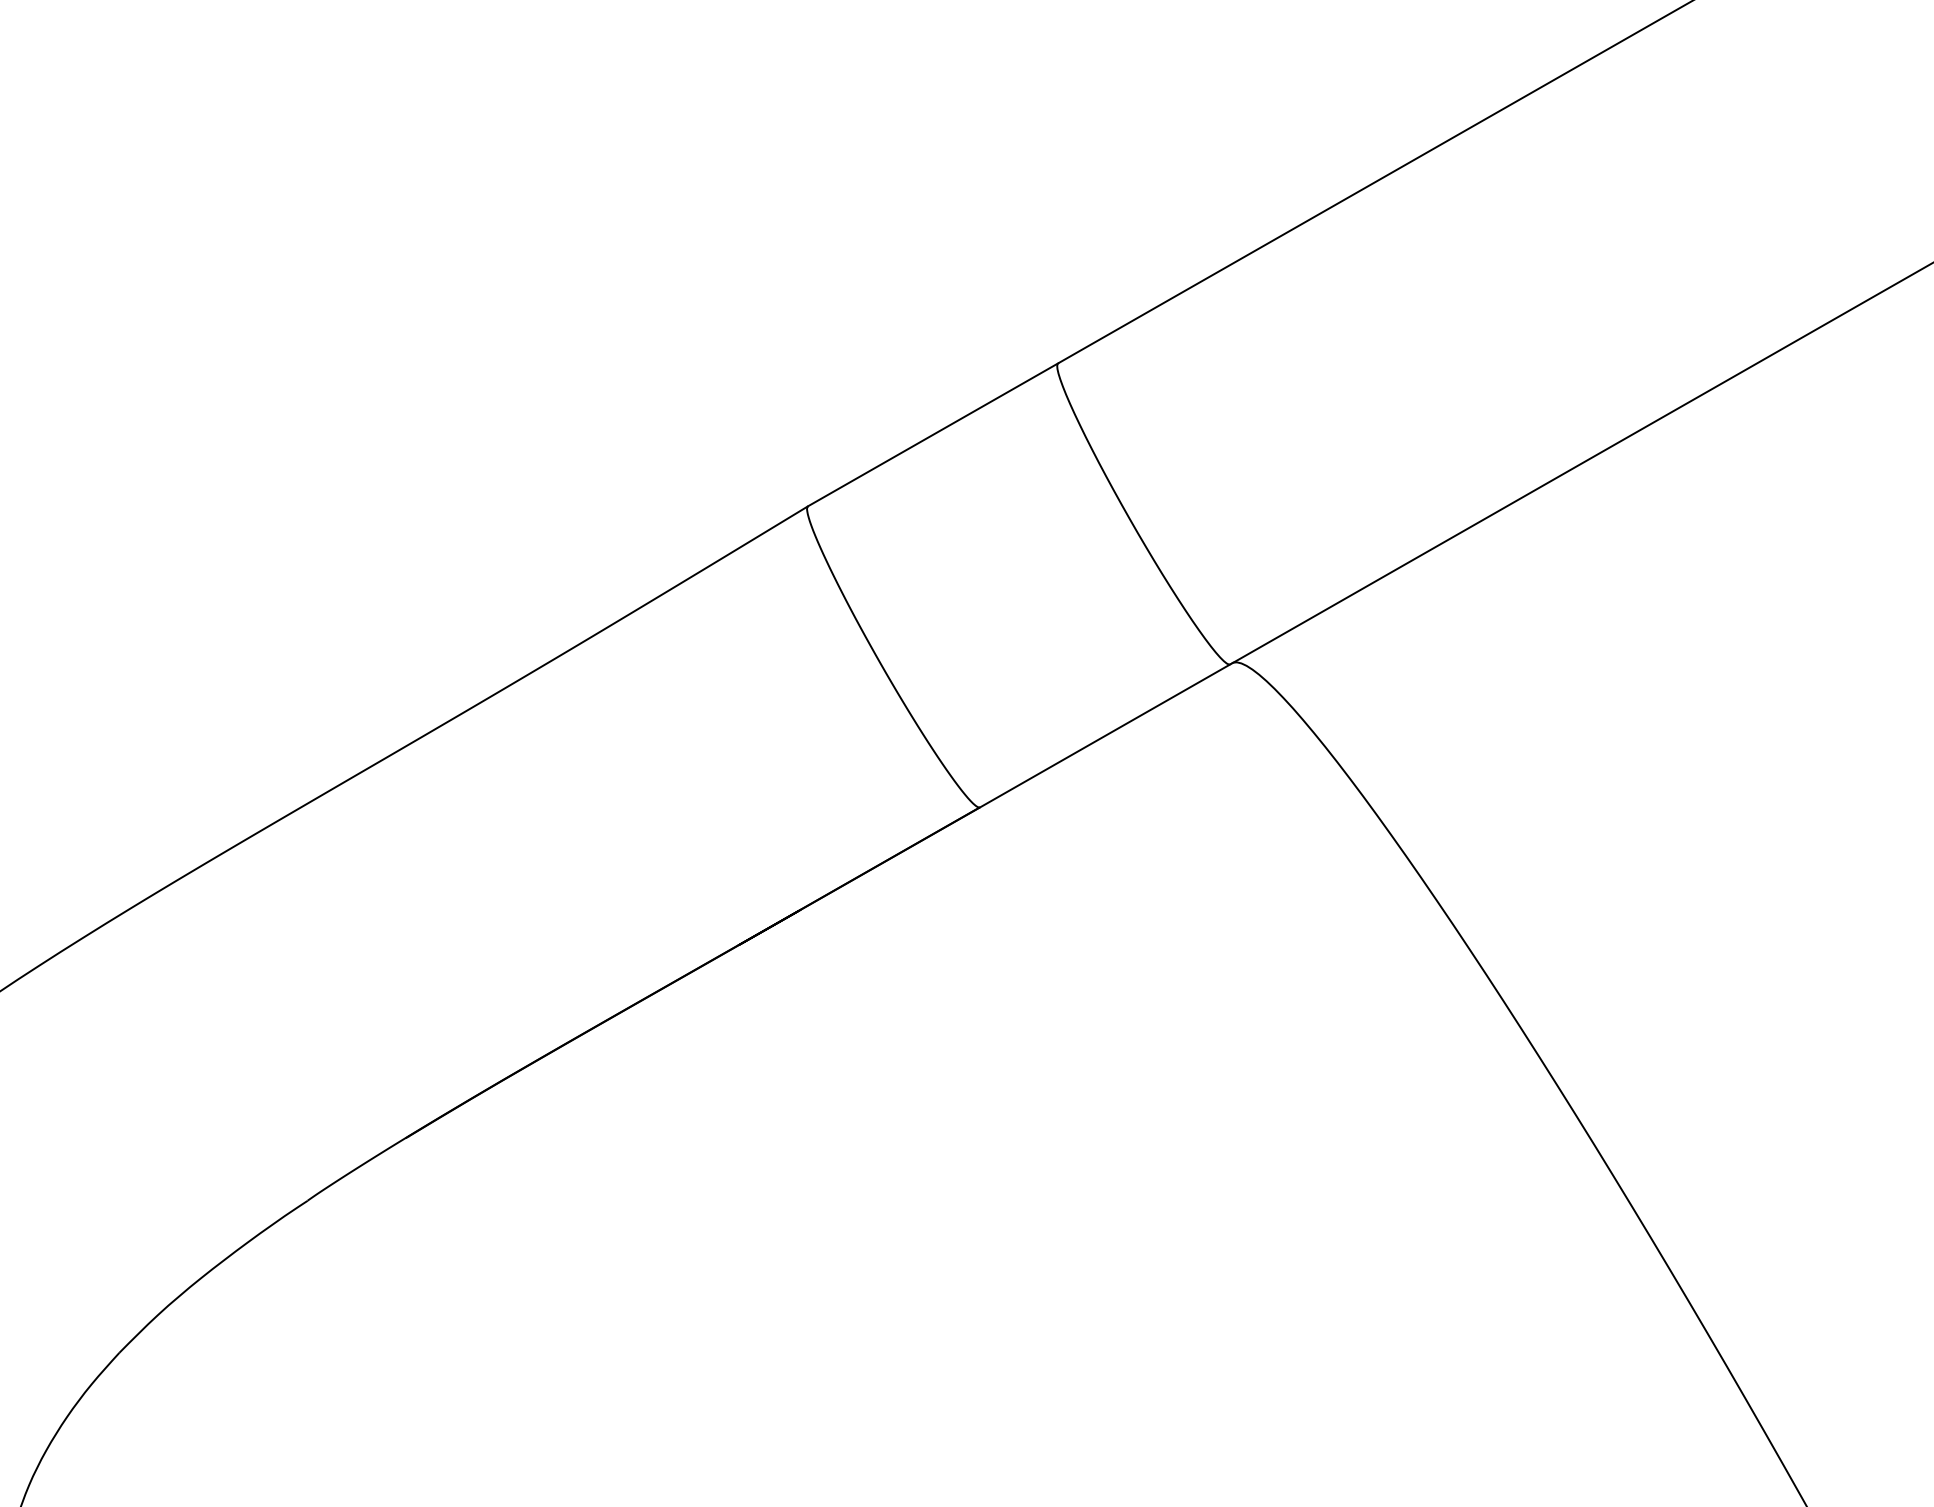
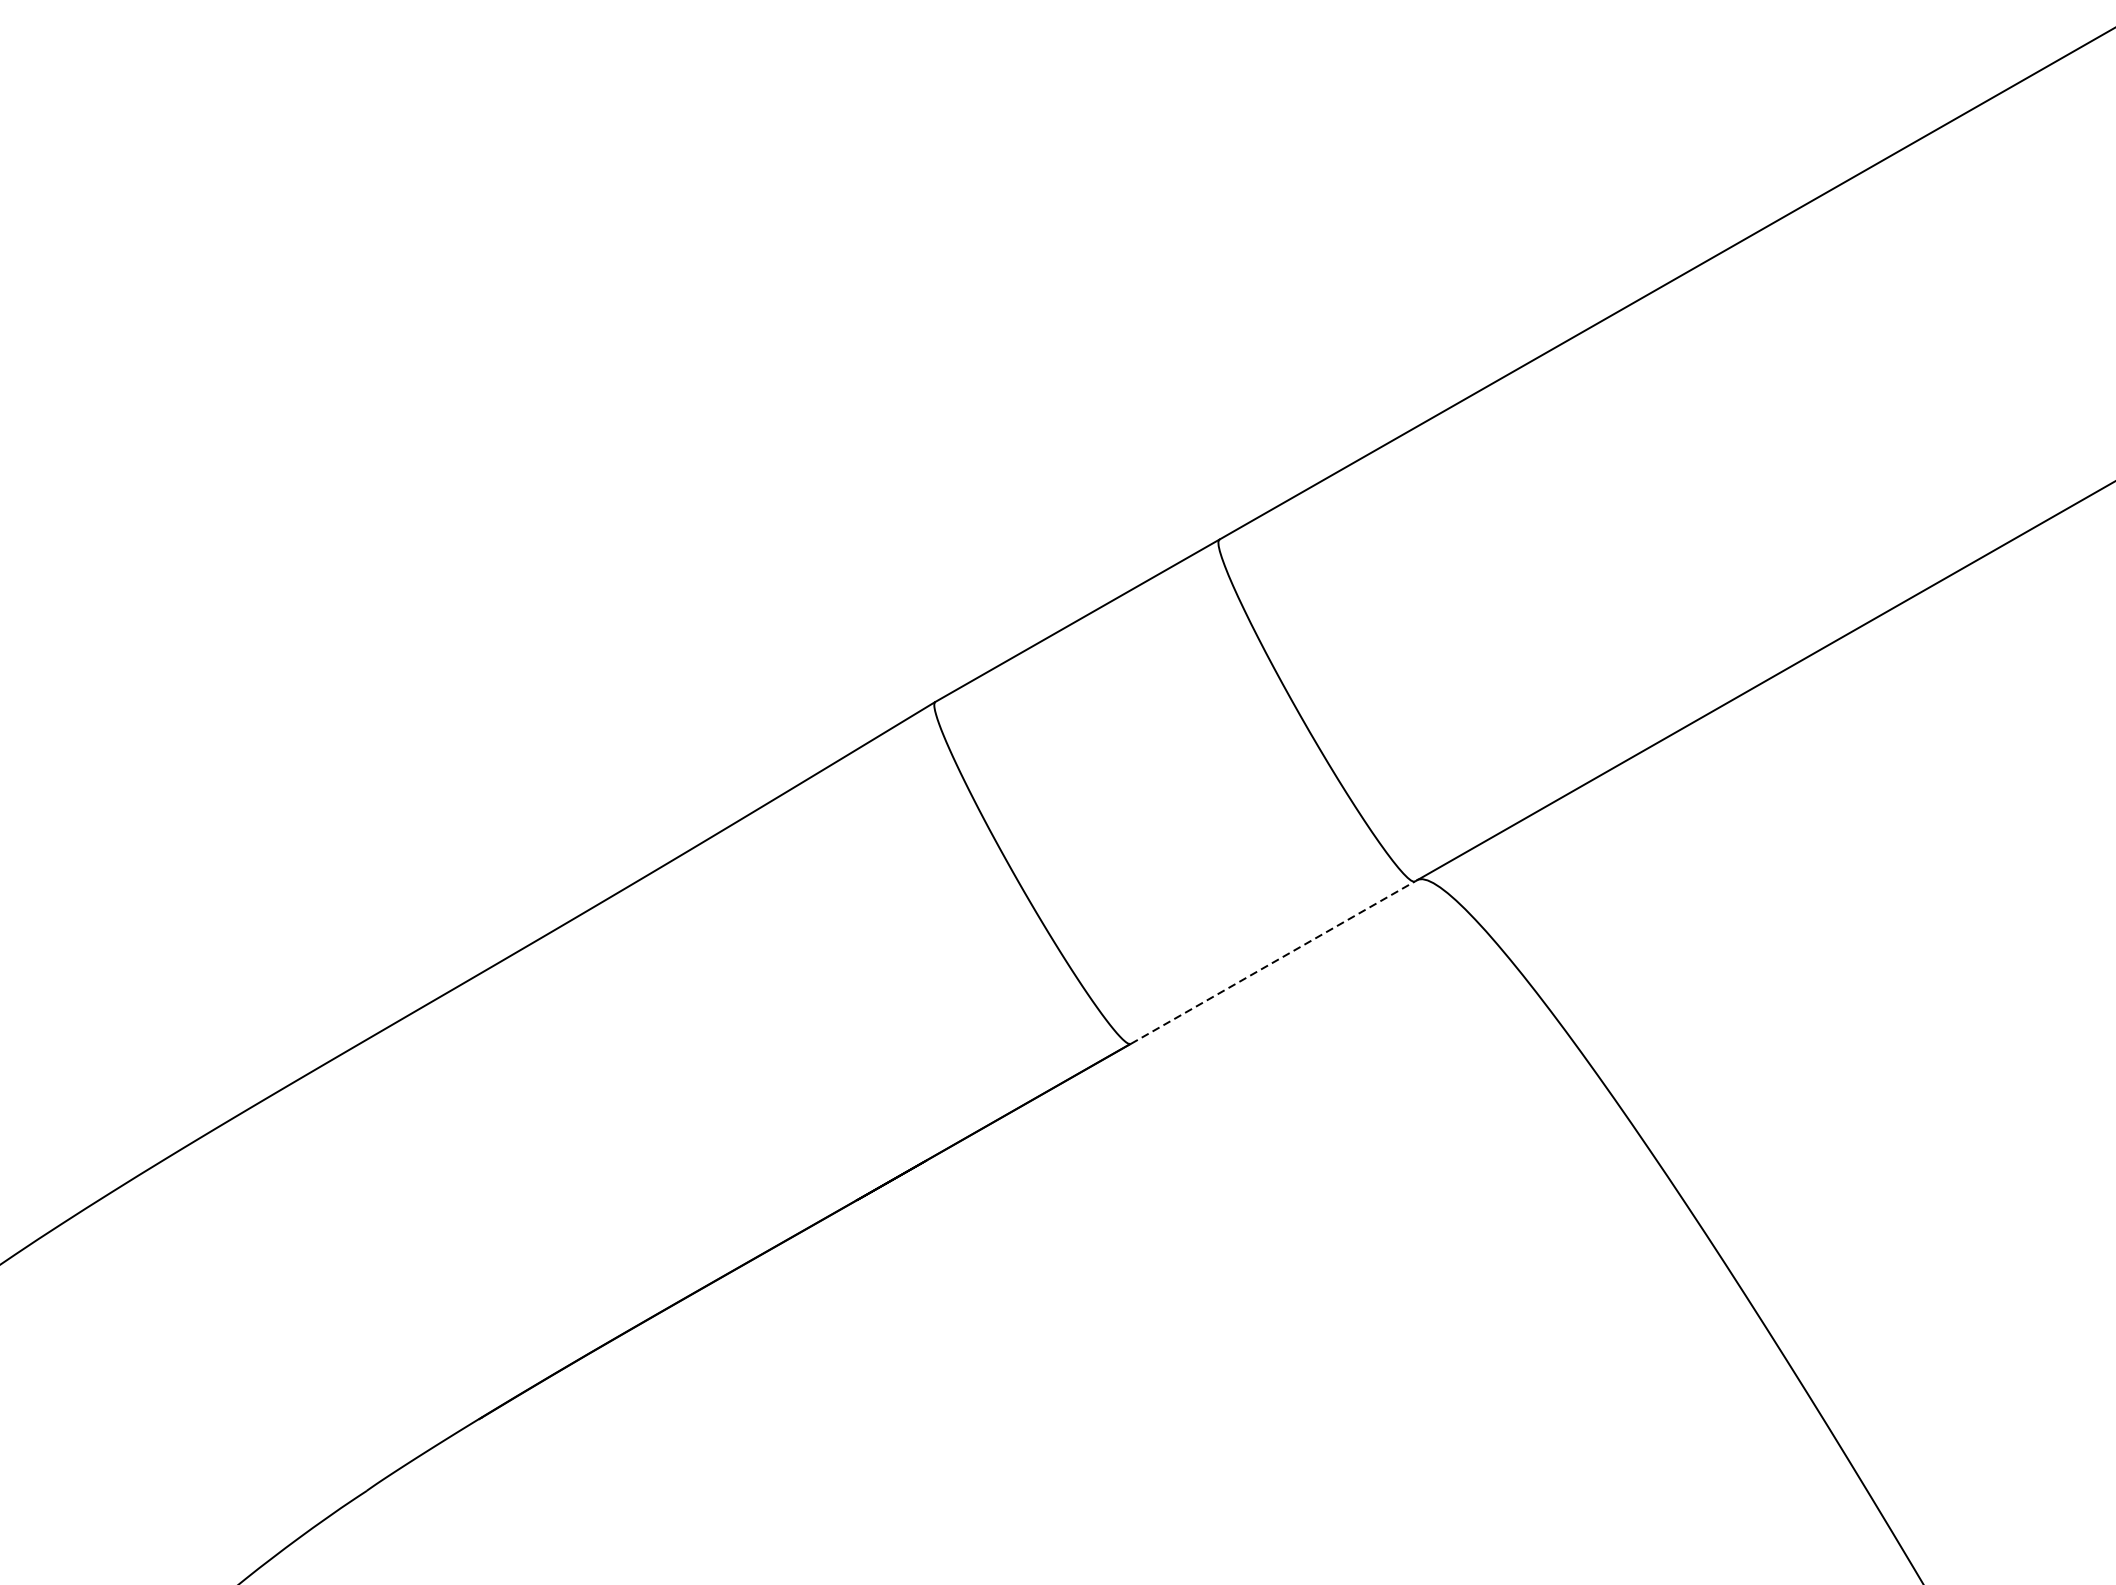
line: (1105, 735) -> (1273, 962), solid -> dashed

